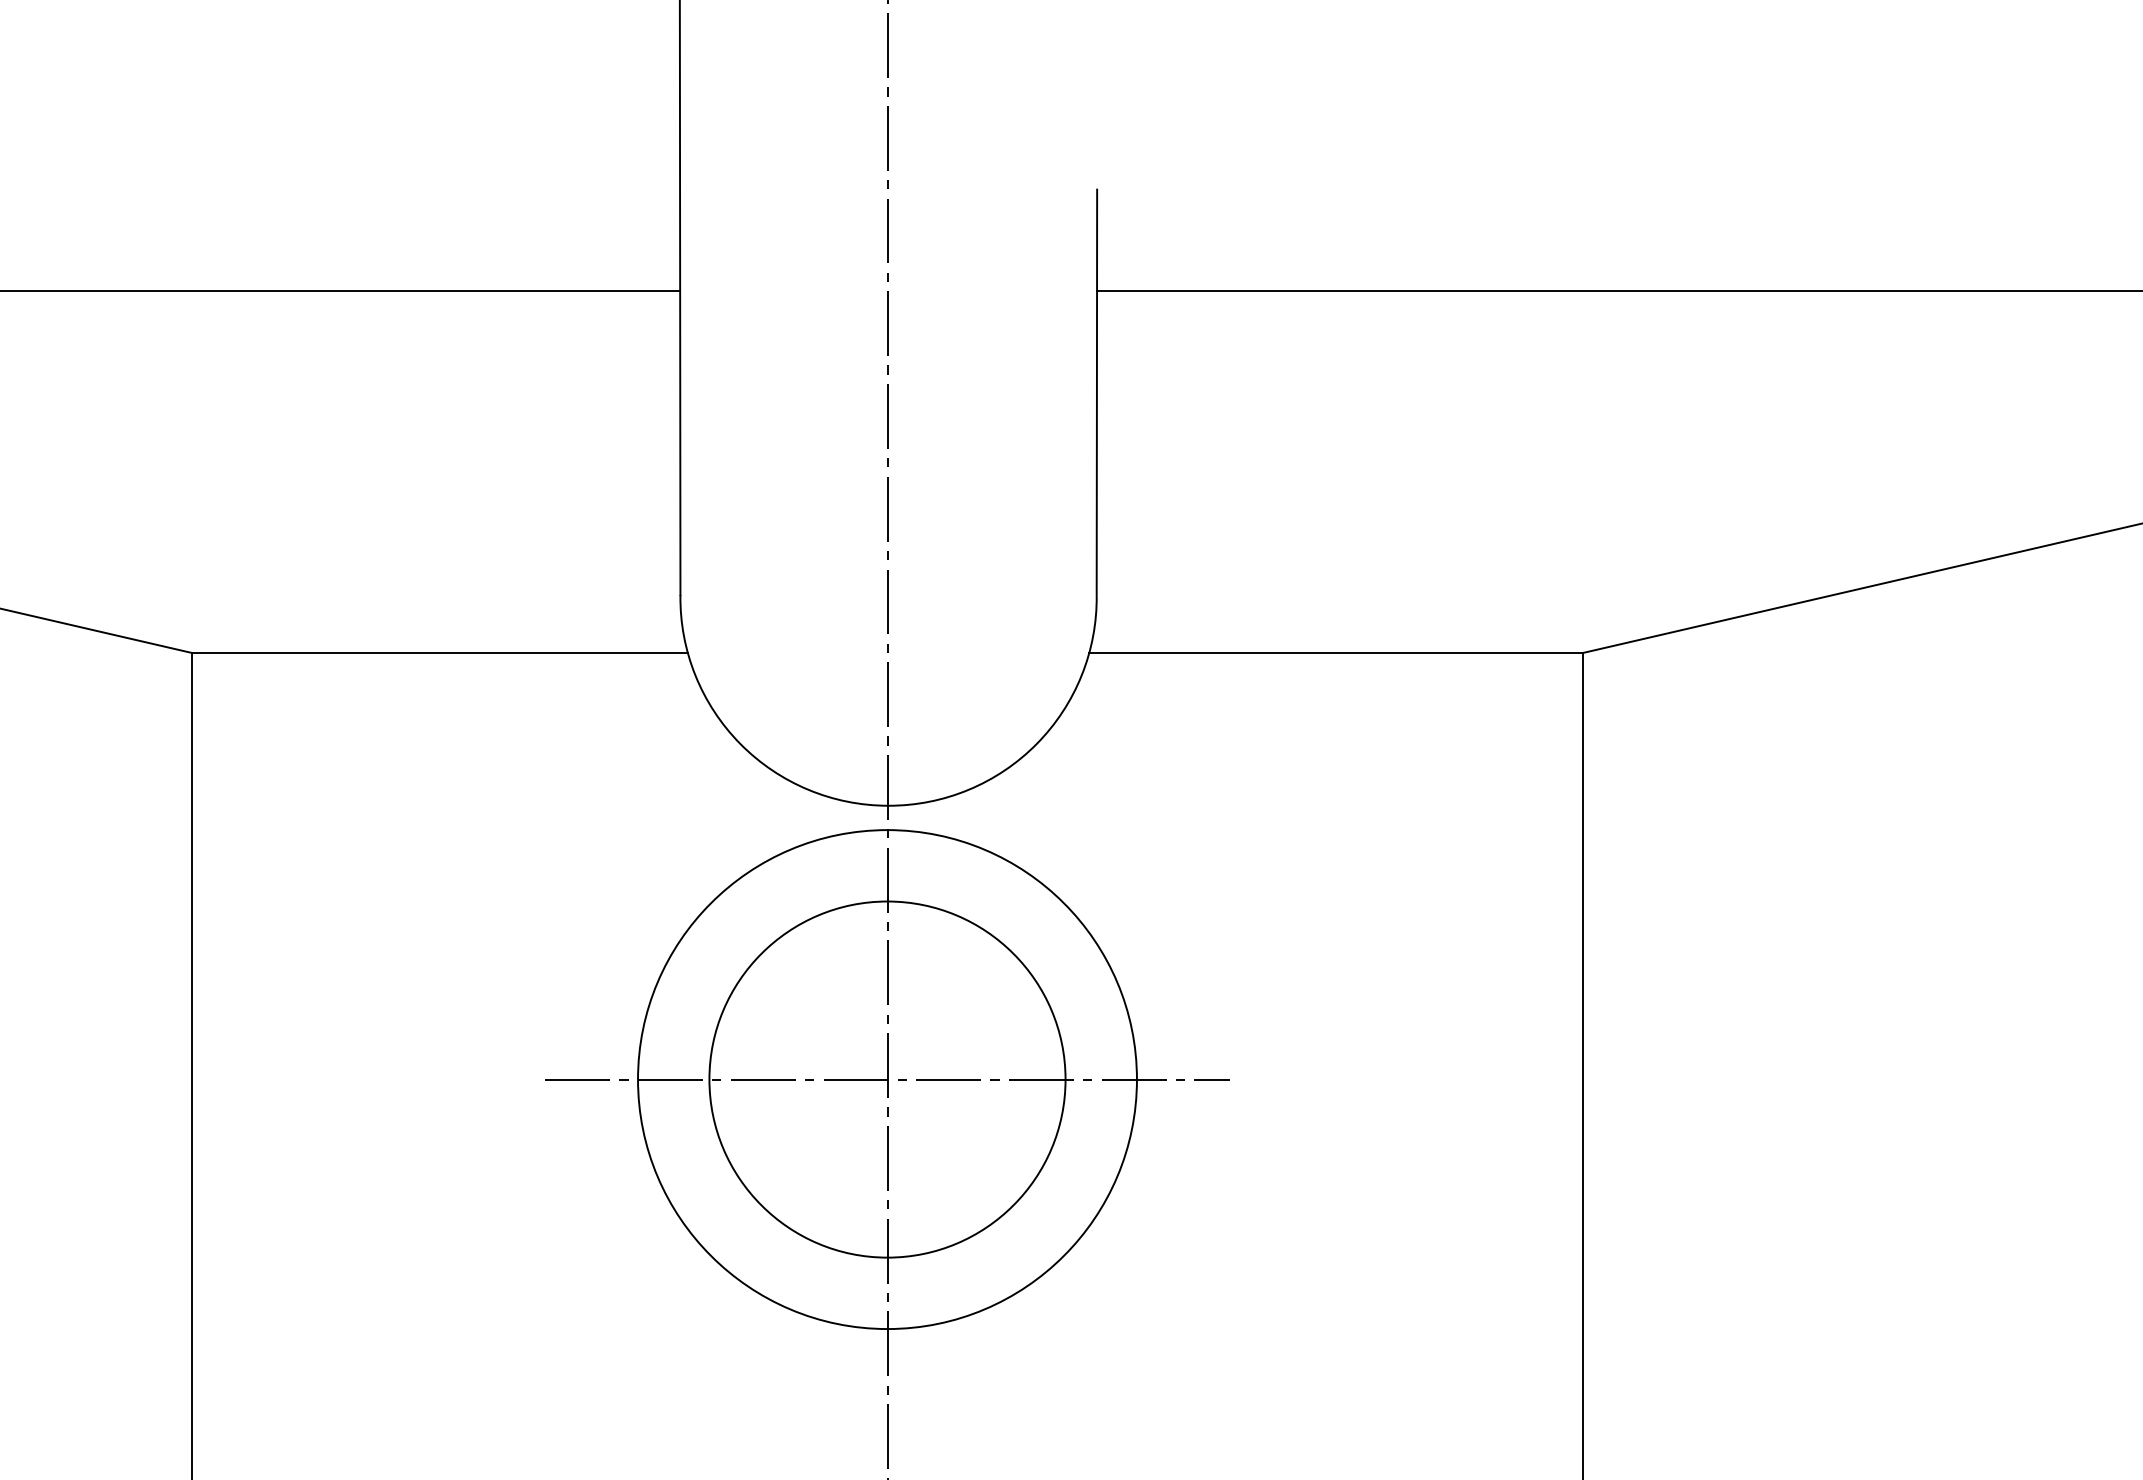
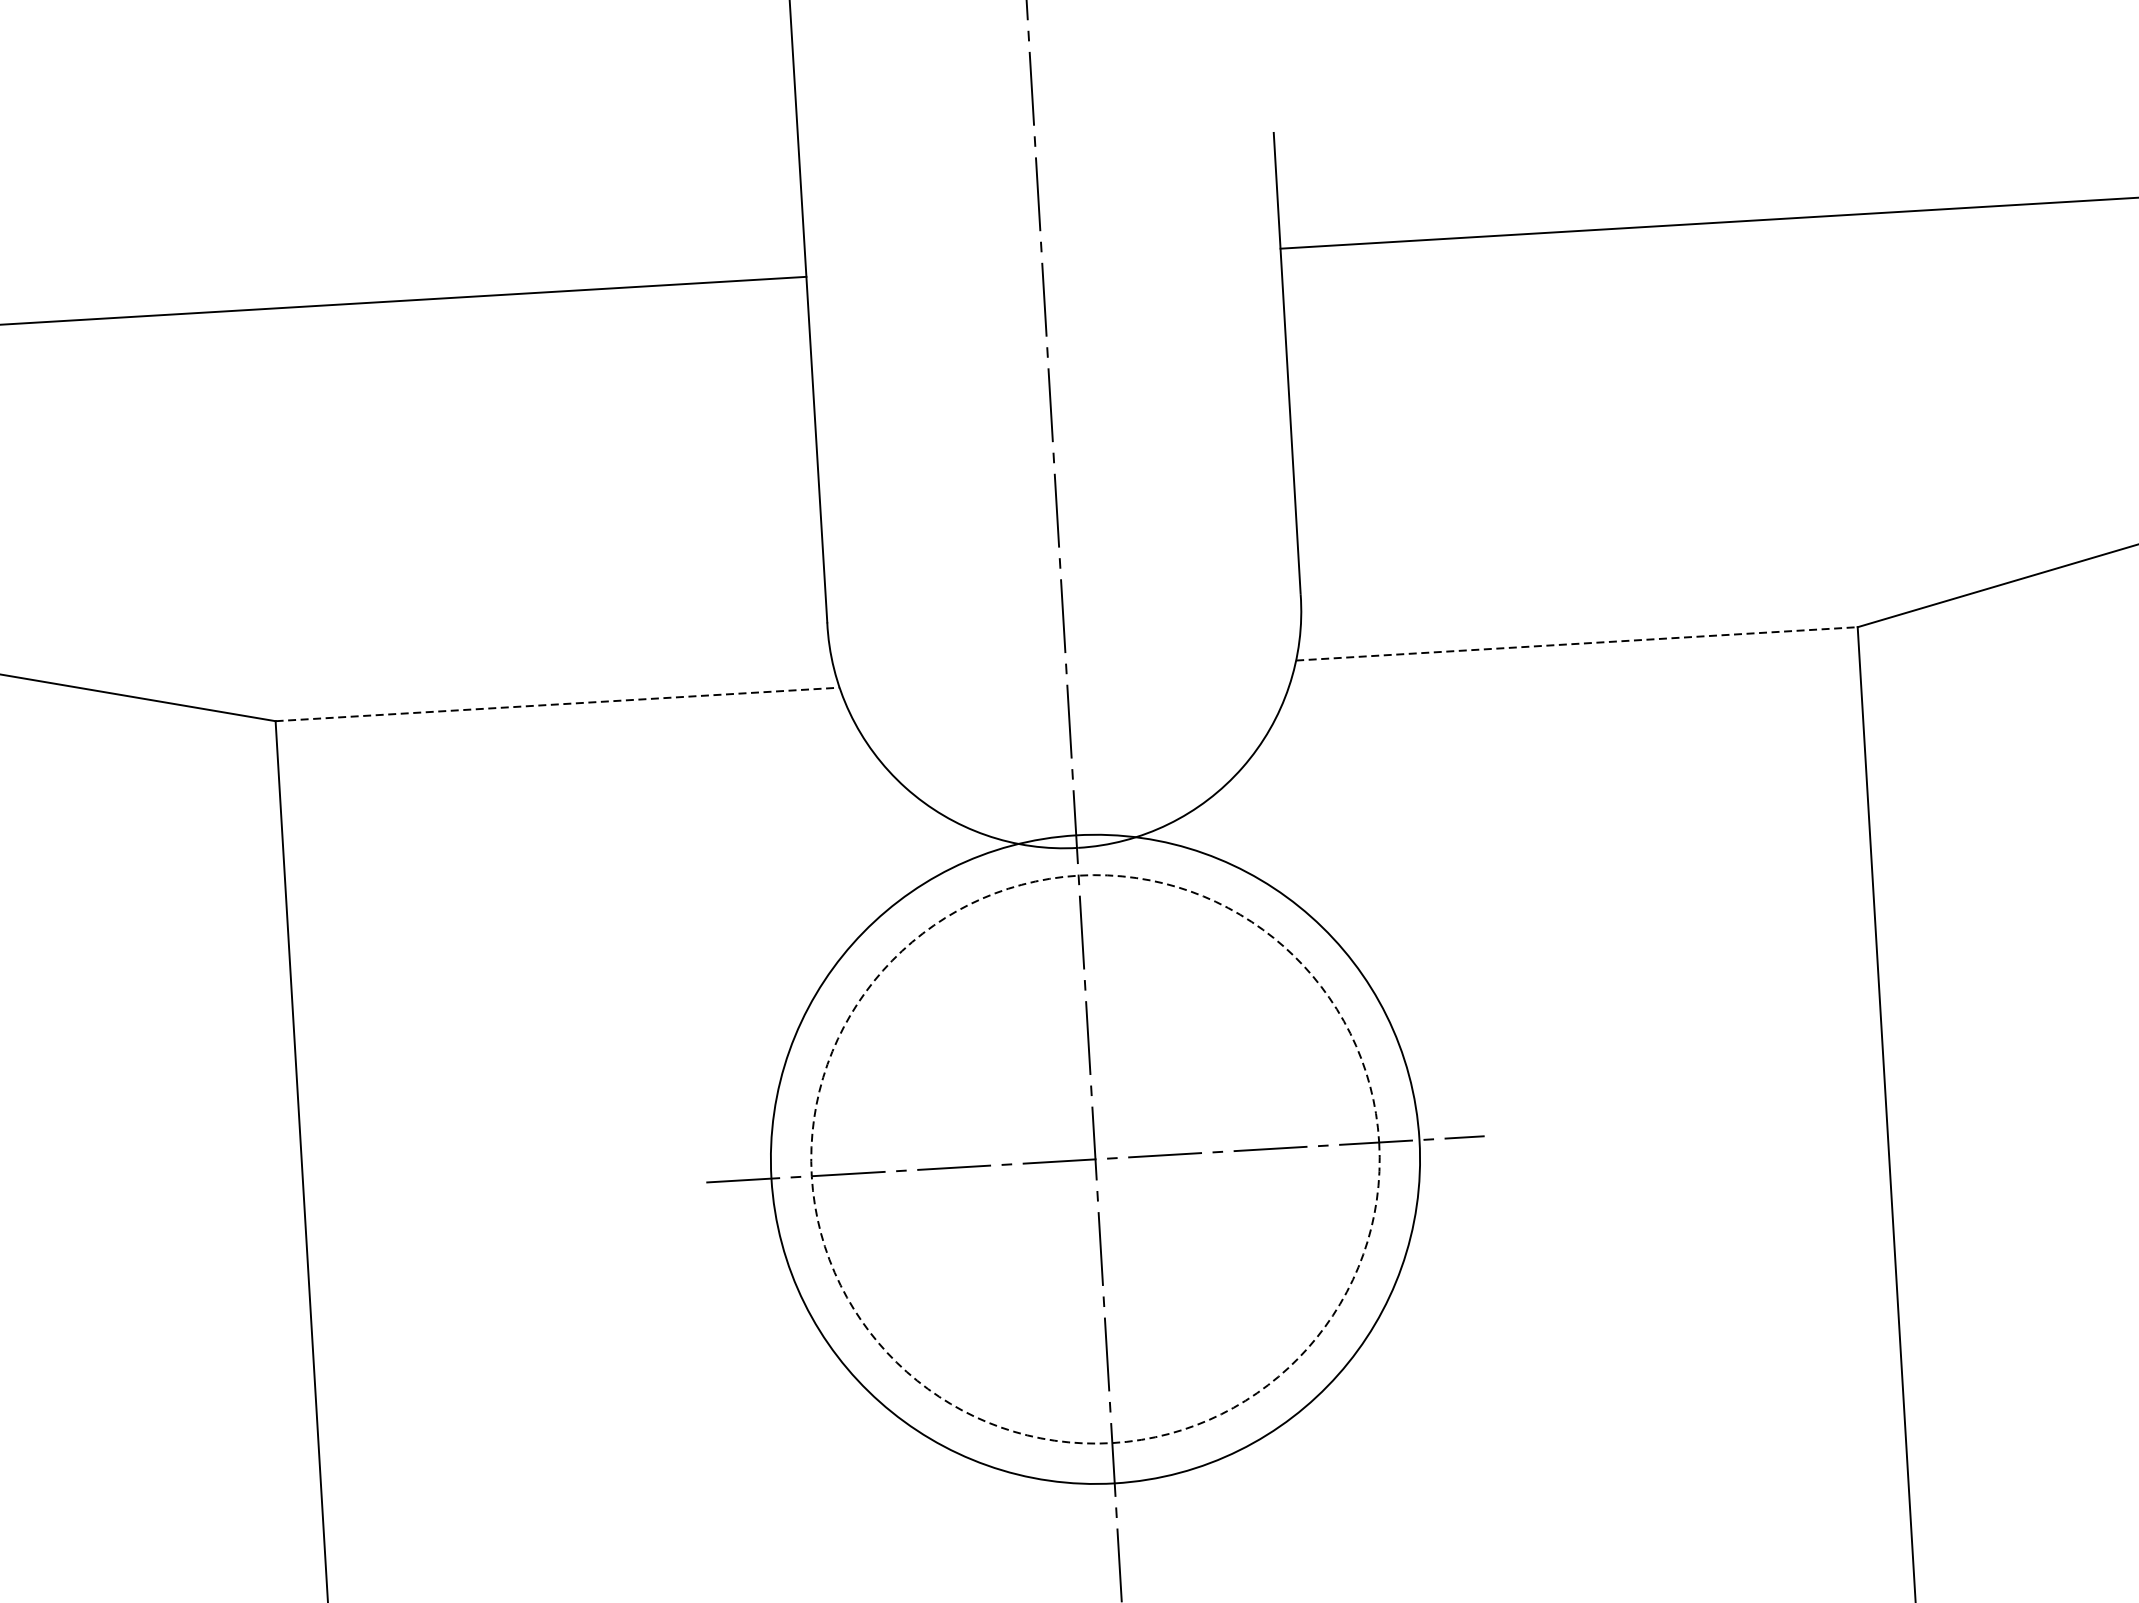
line: (439, 652) -> (557, 703), solid -> dashed
line: (1336, 652) -> (1577, 643), solid -> dashed
circle: (887, 1079) -> (1095, 1159), size x1.6
circle: (887, 1079) -> (1095, 1159), solid -> dashed

